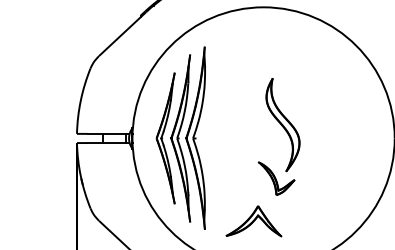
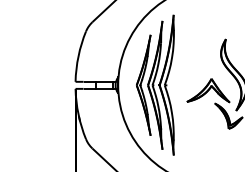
part: (253, 221) -> (208, 90), moved

